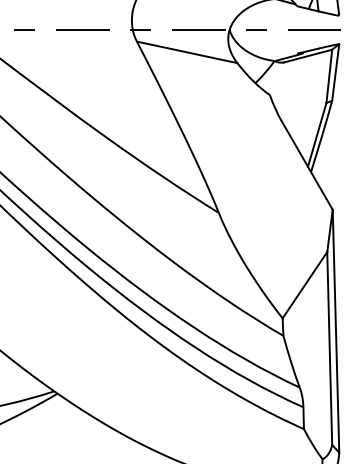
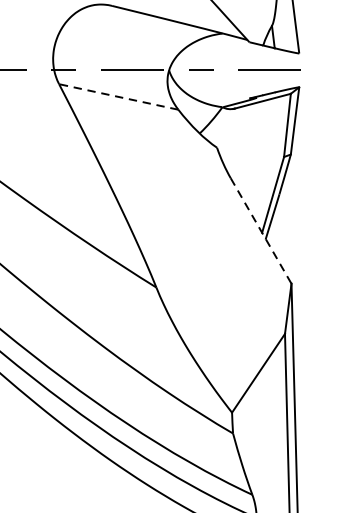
line: (186, 52) -> (117, 97), solid -> dashed
line: (307, 165) -> (261, 231), solid -> dashed

